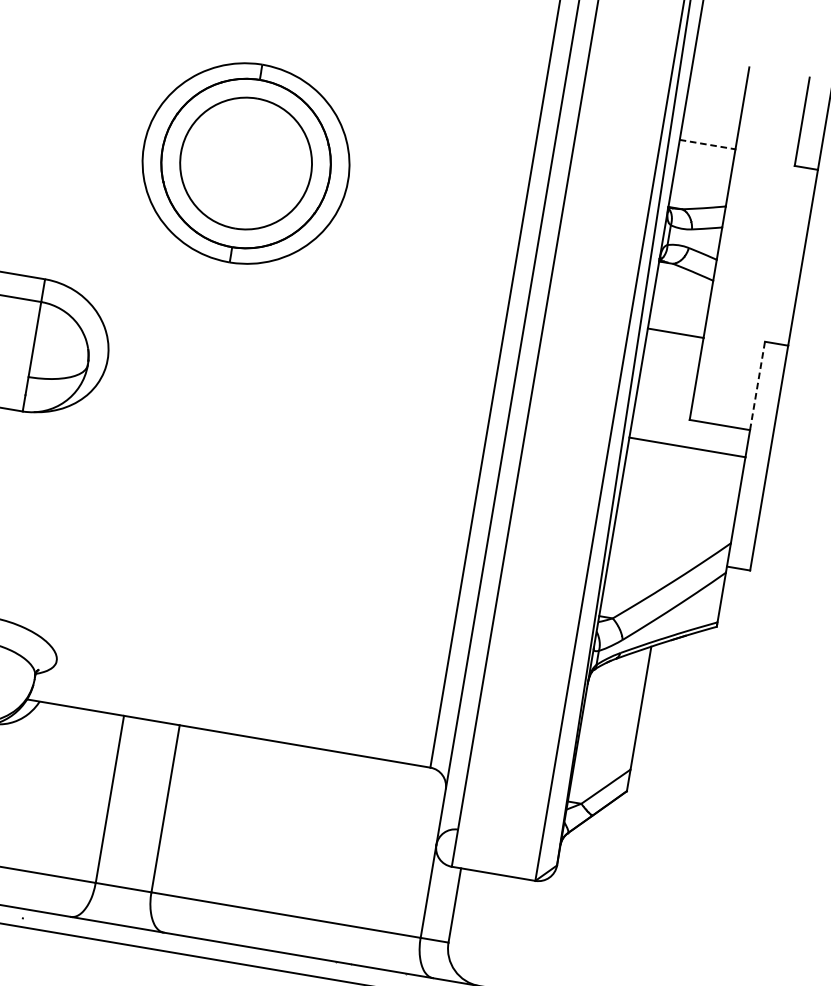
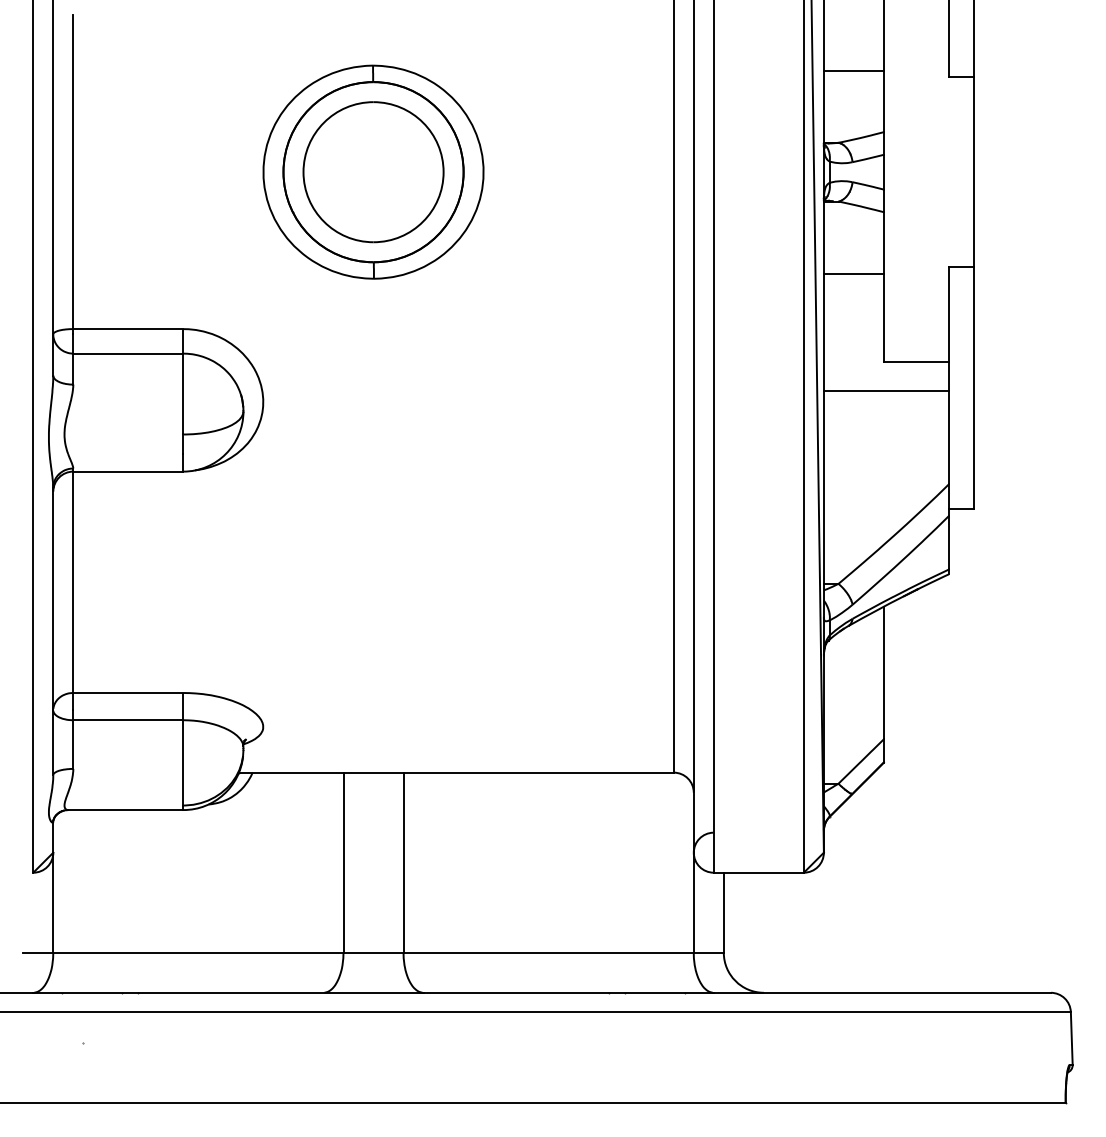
line: (708, 144) -> (854, 70), dashed -> solid
line: (757, 385) -> (948, 314), dashed -> solid

